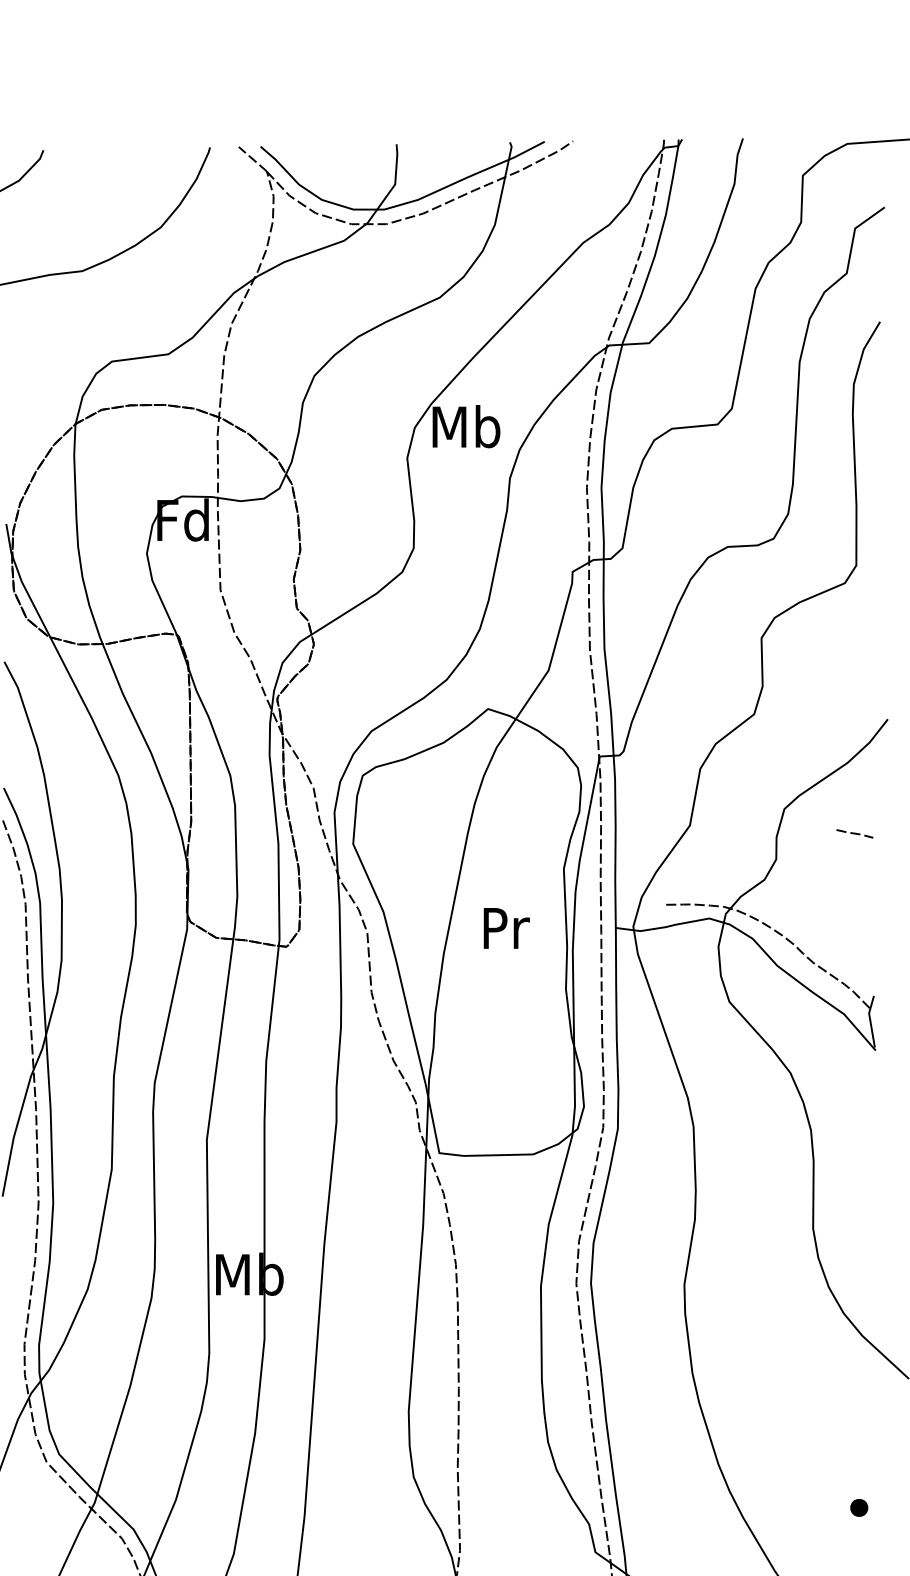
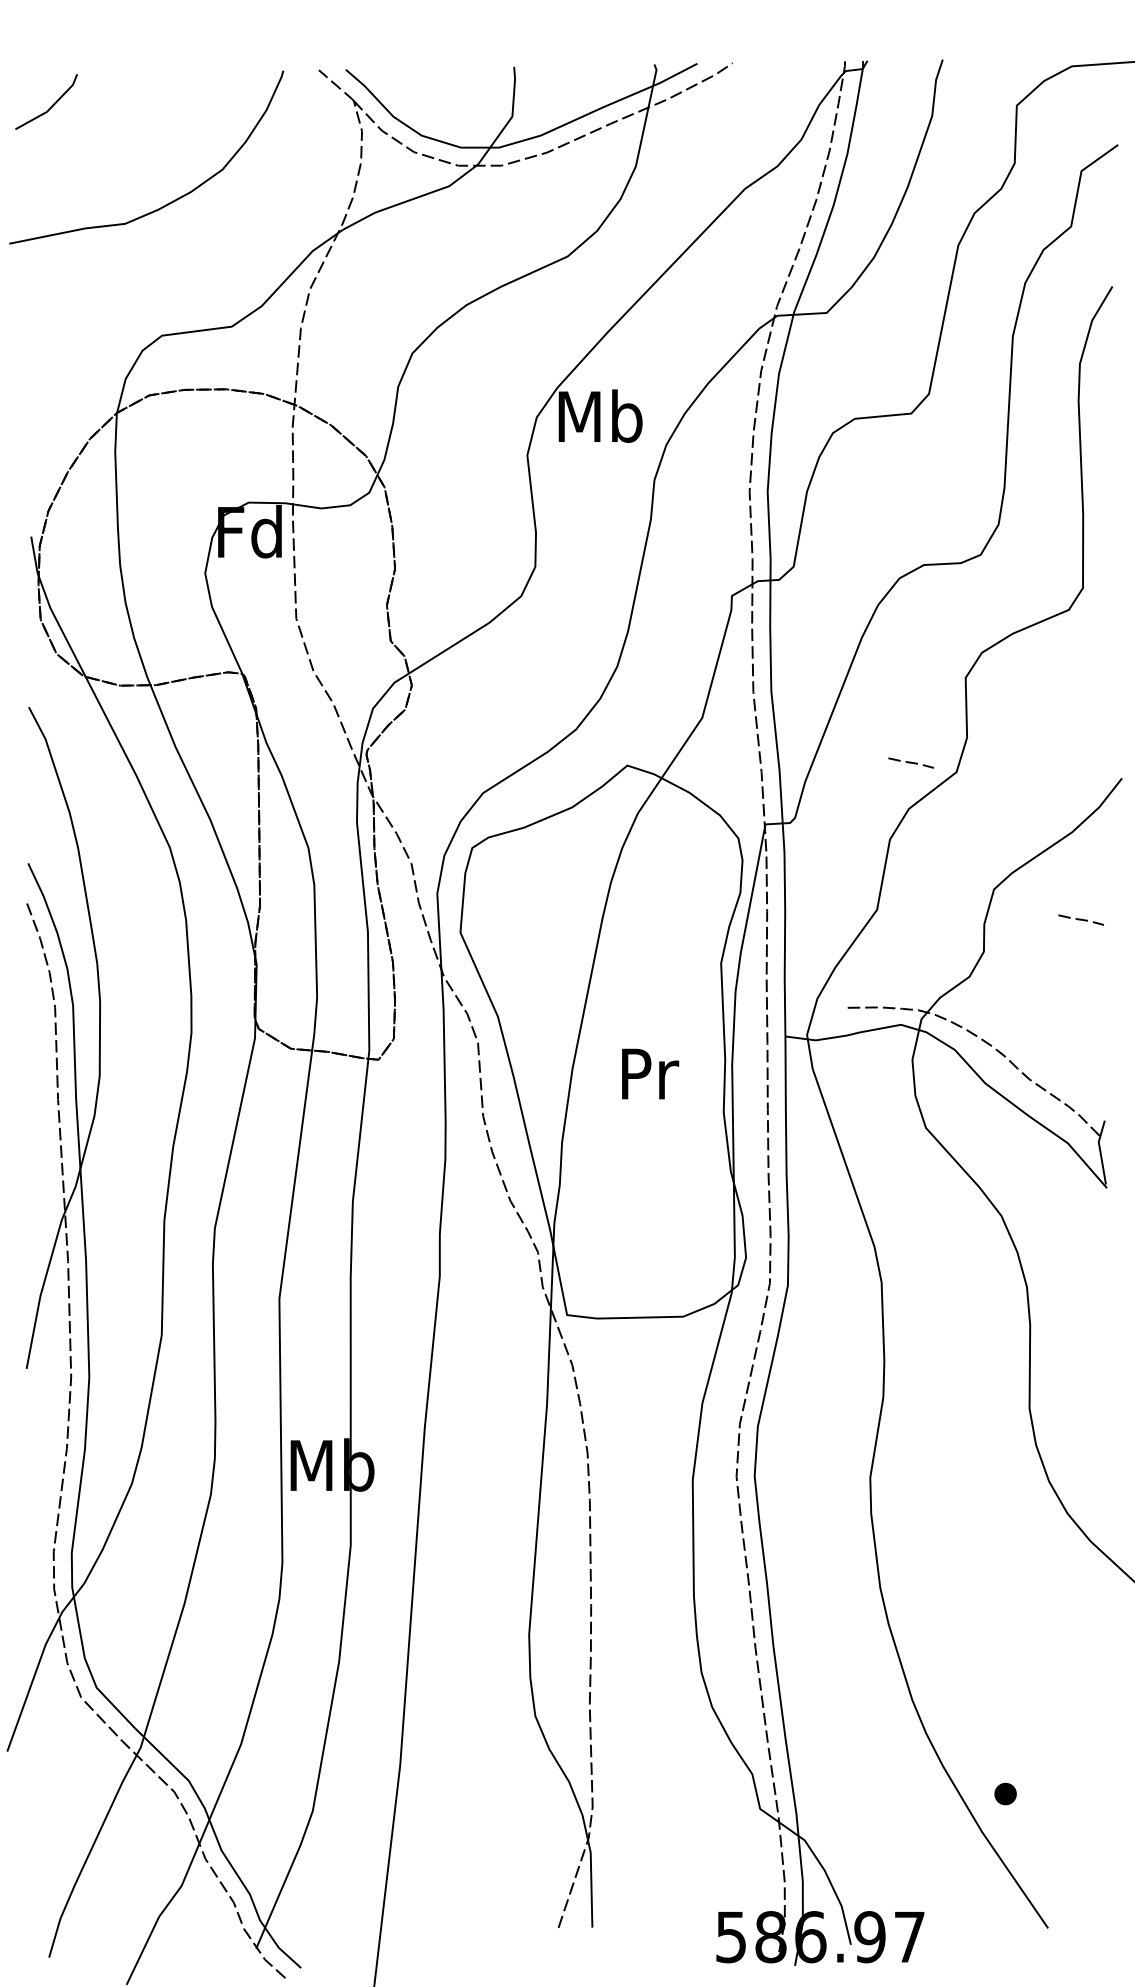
line: (716, 706) -> (910, 762), added
text: (506, 927) -> (650, 1073), moved
part: (859, 1507) -> (1005, 1793), moved

